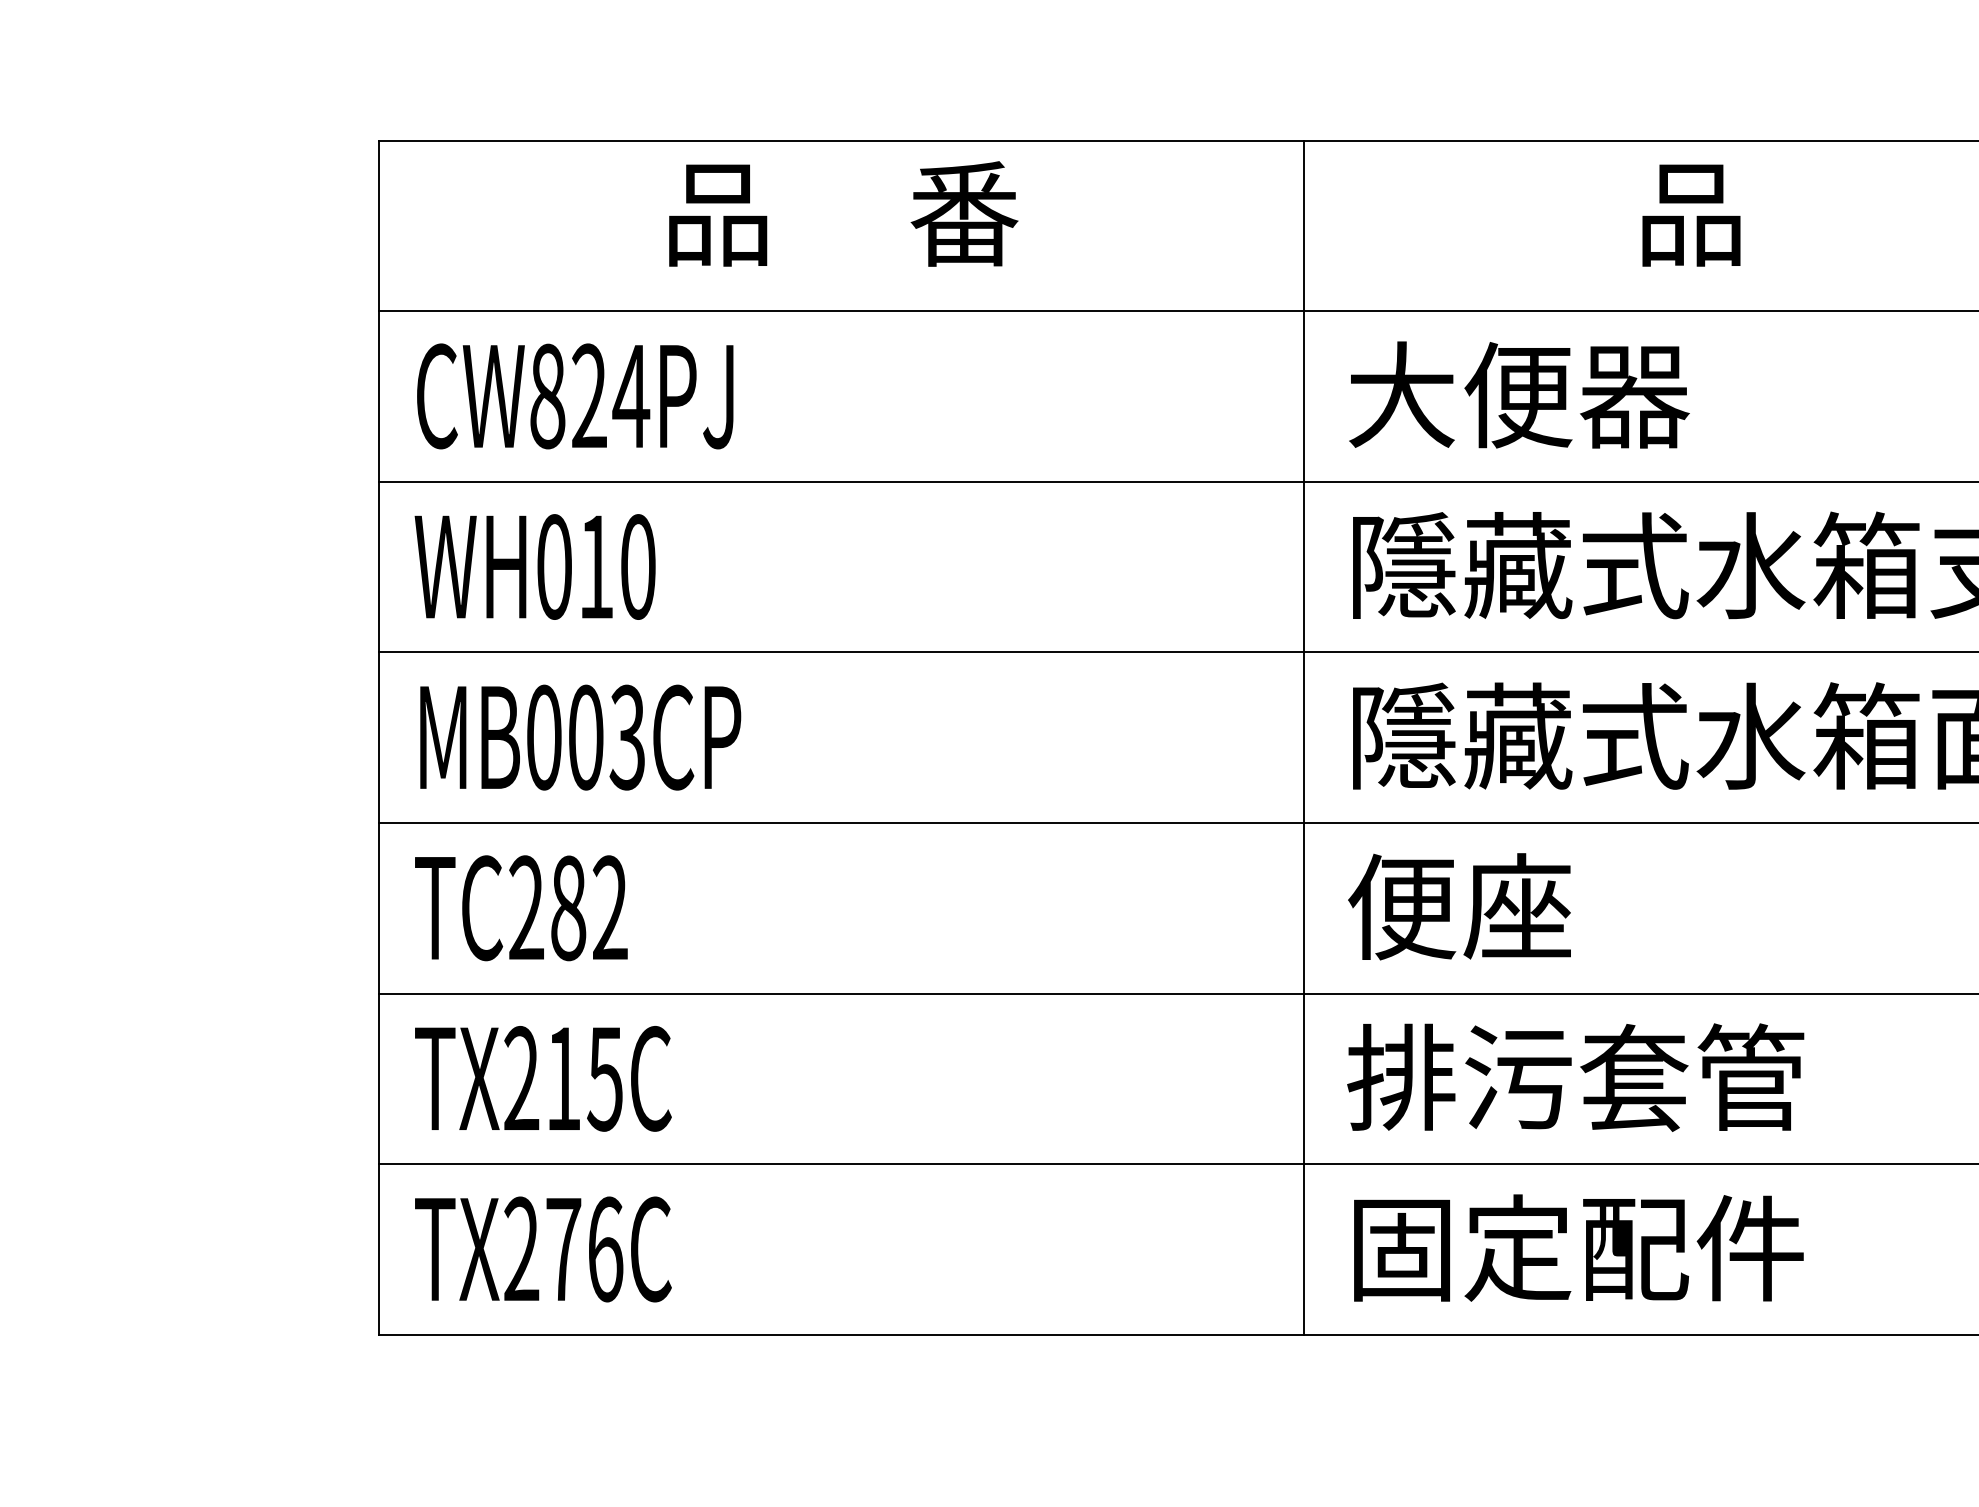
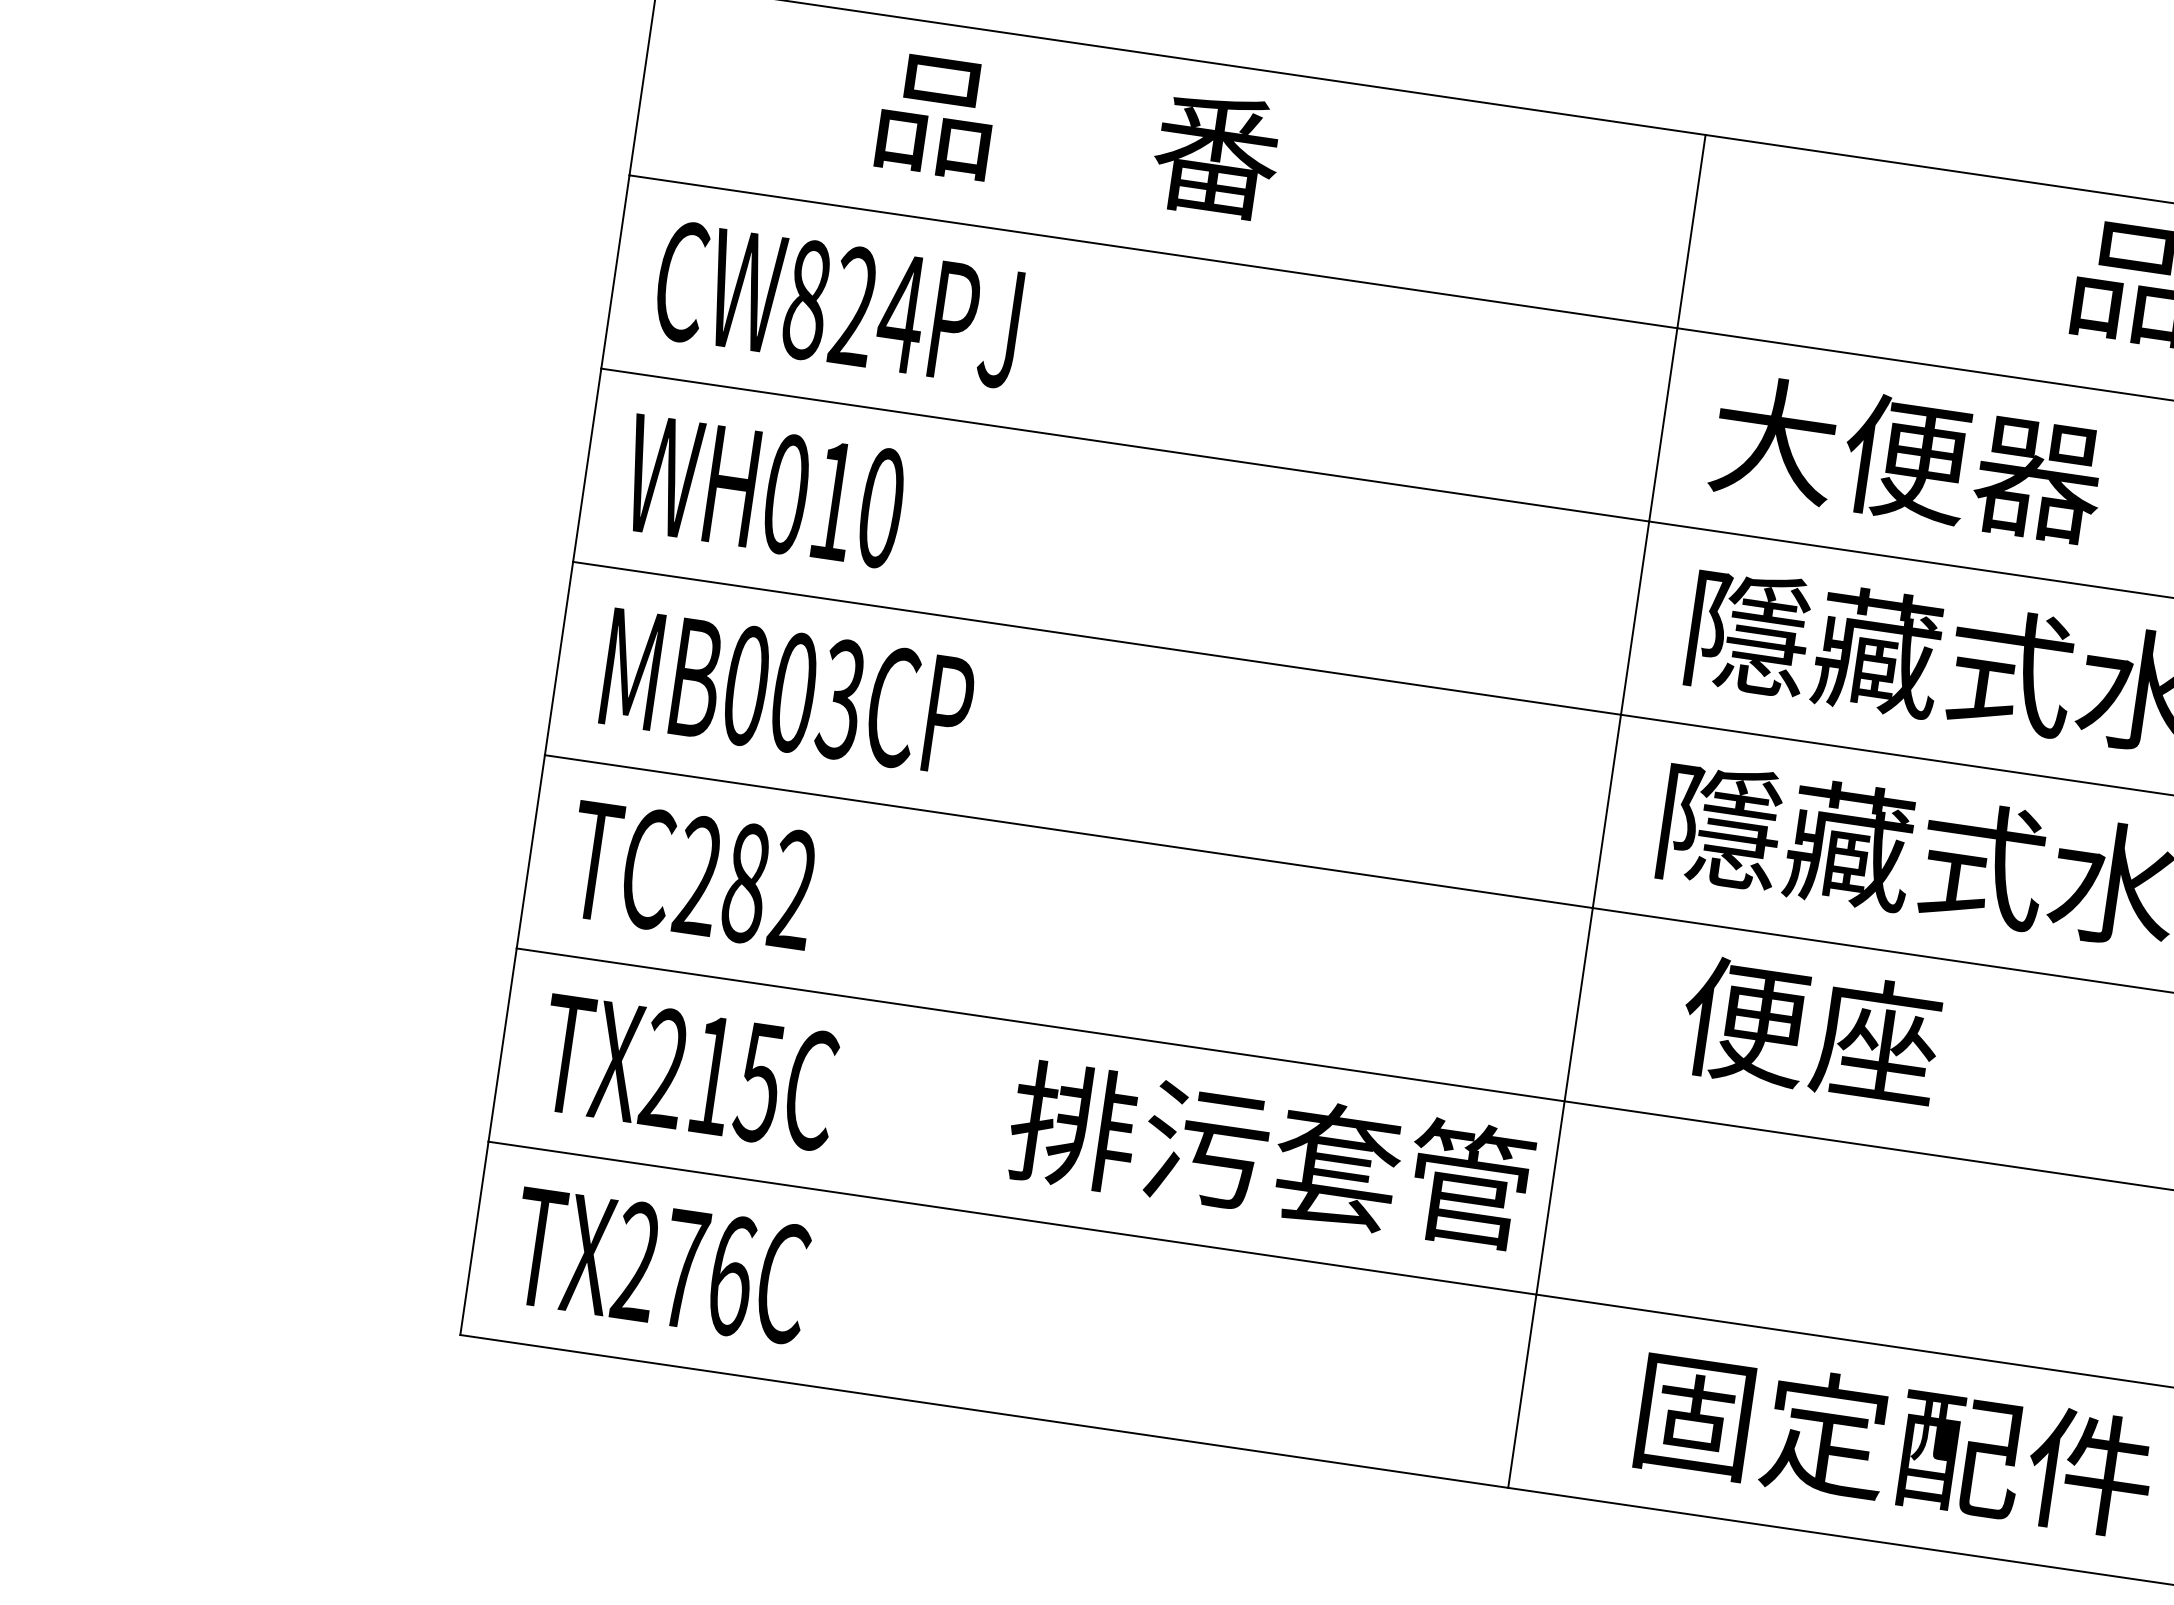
text: (843, 213) -> (1079, 135), moved
text: (1459, 906) -> (1810, 1030), moved
text: (1575, 1077) -> (1270, 1155), moved
text: (1578, 1247) -> (1895, 1443), moved

